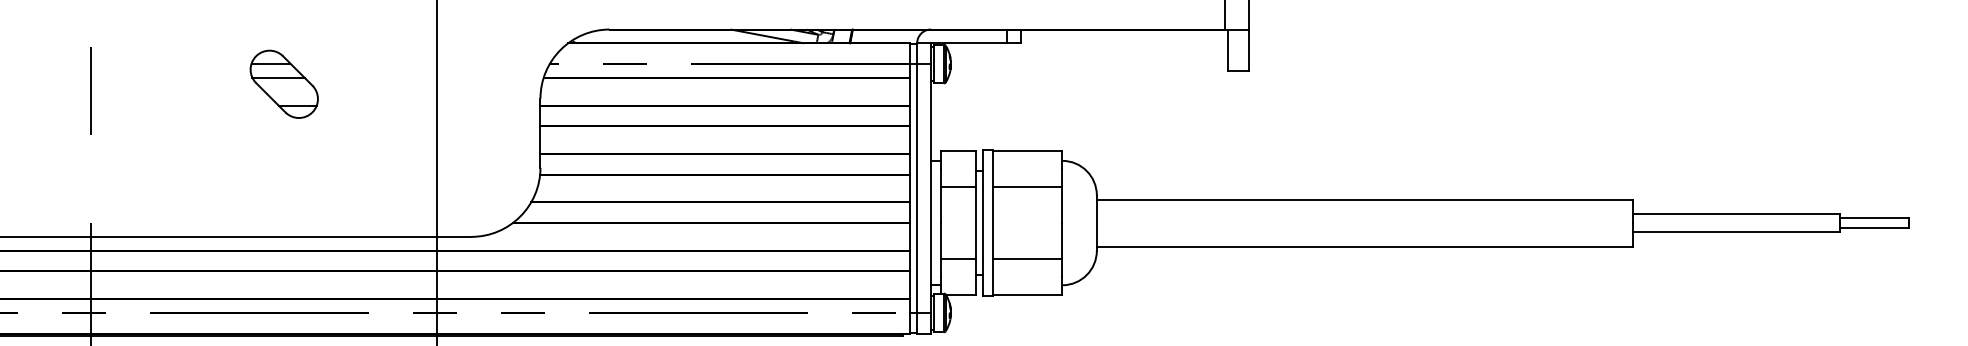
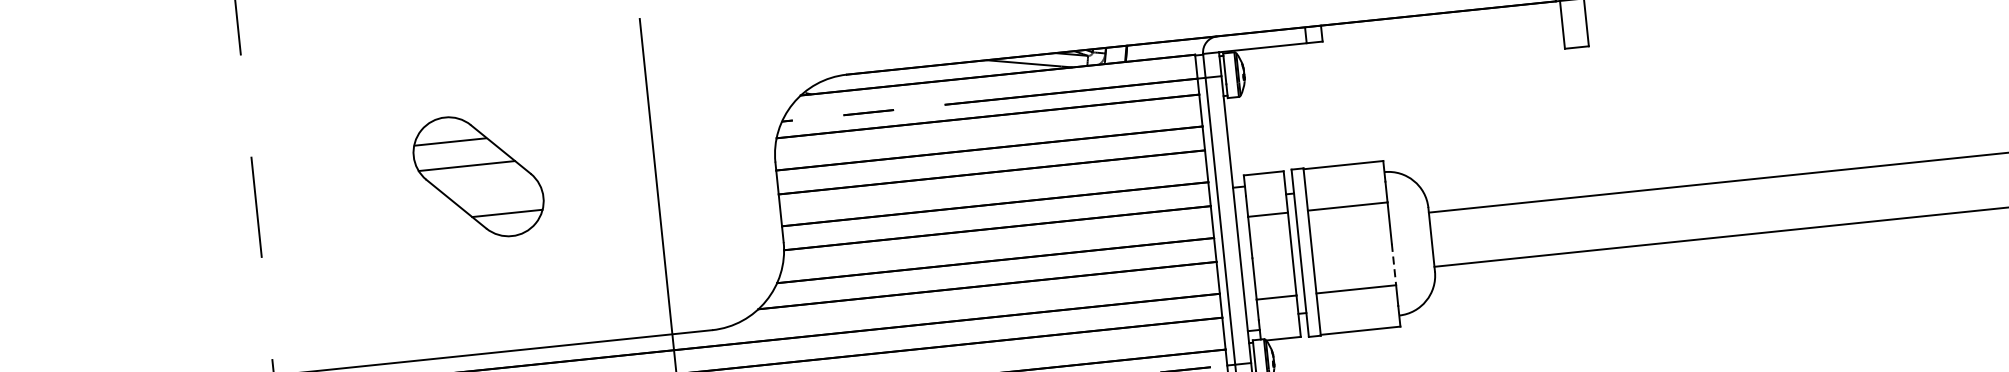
part: (283, 83) -> (477, 175), size x1.6
line: (1062, 241) -> (1394, 265), solid -> dashed

